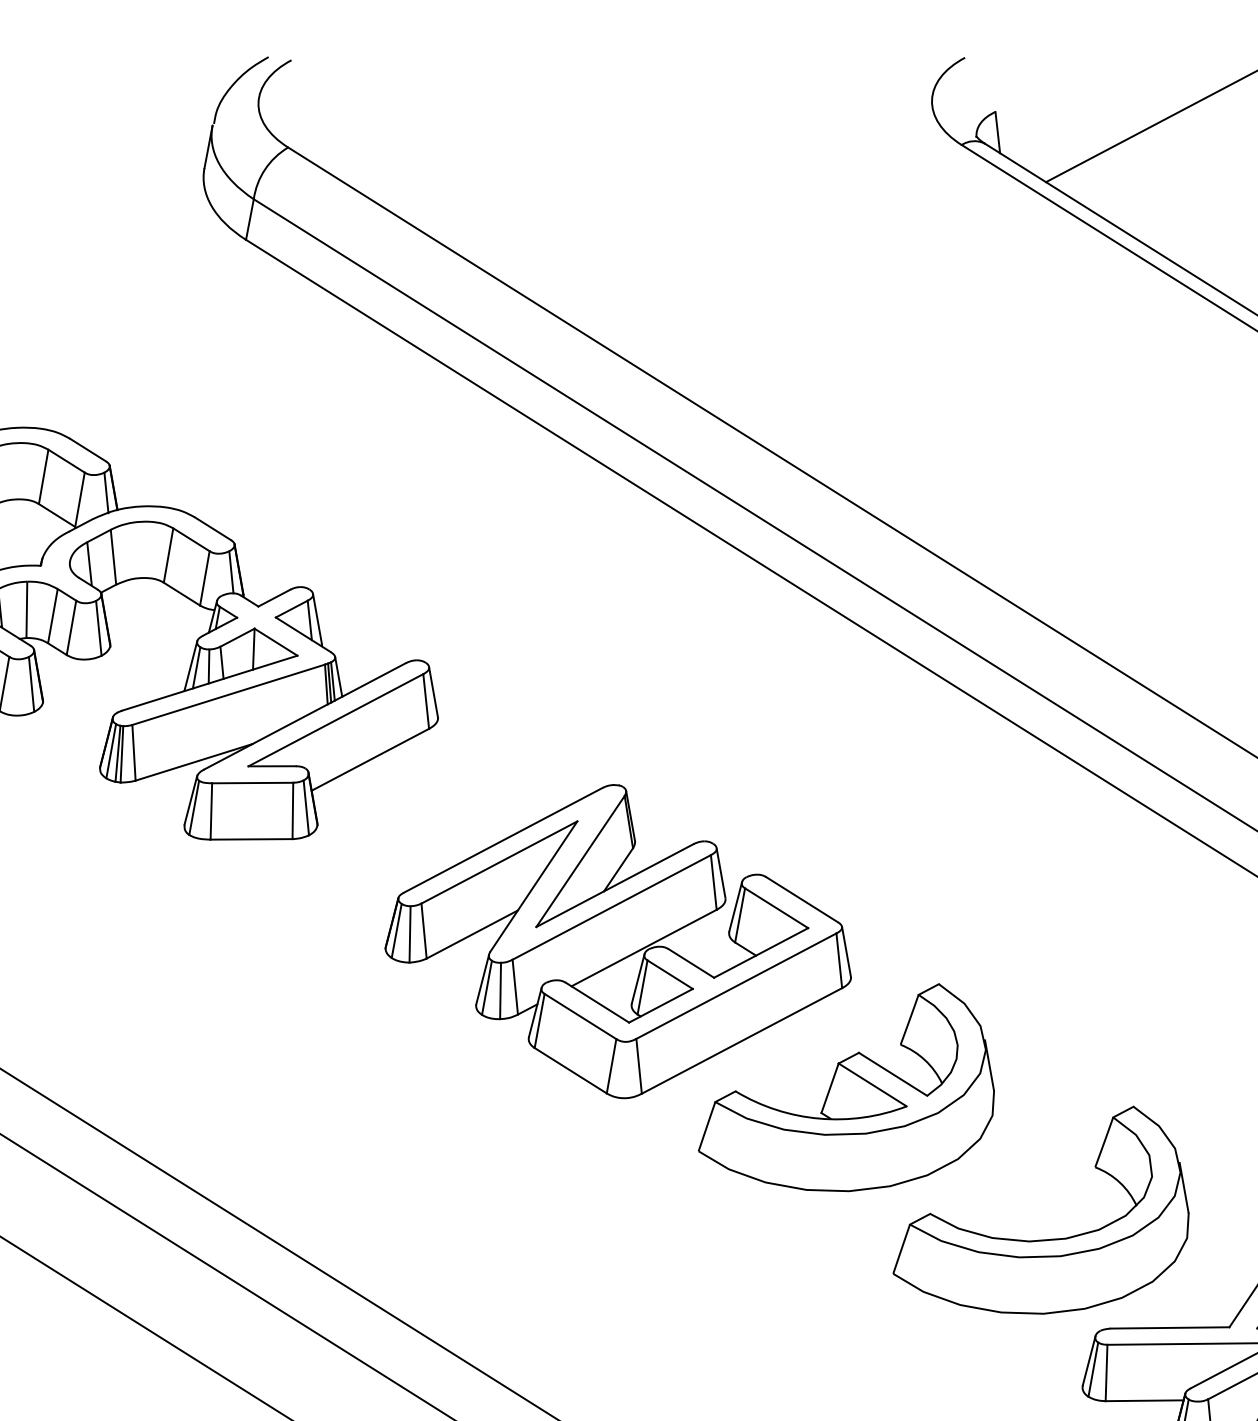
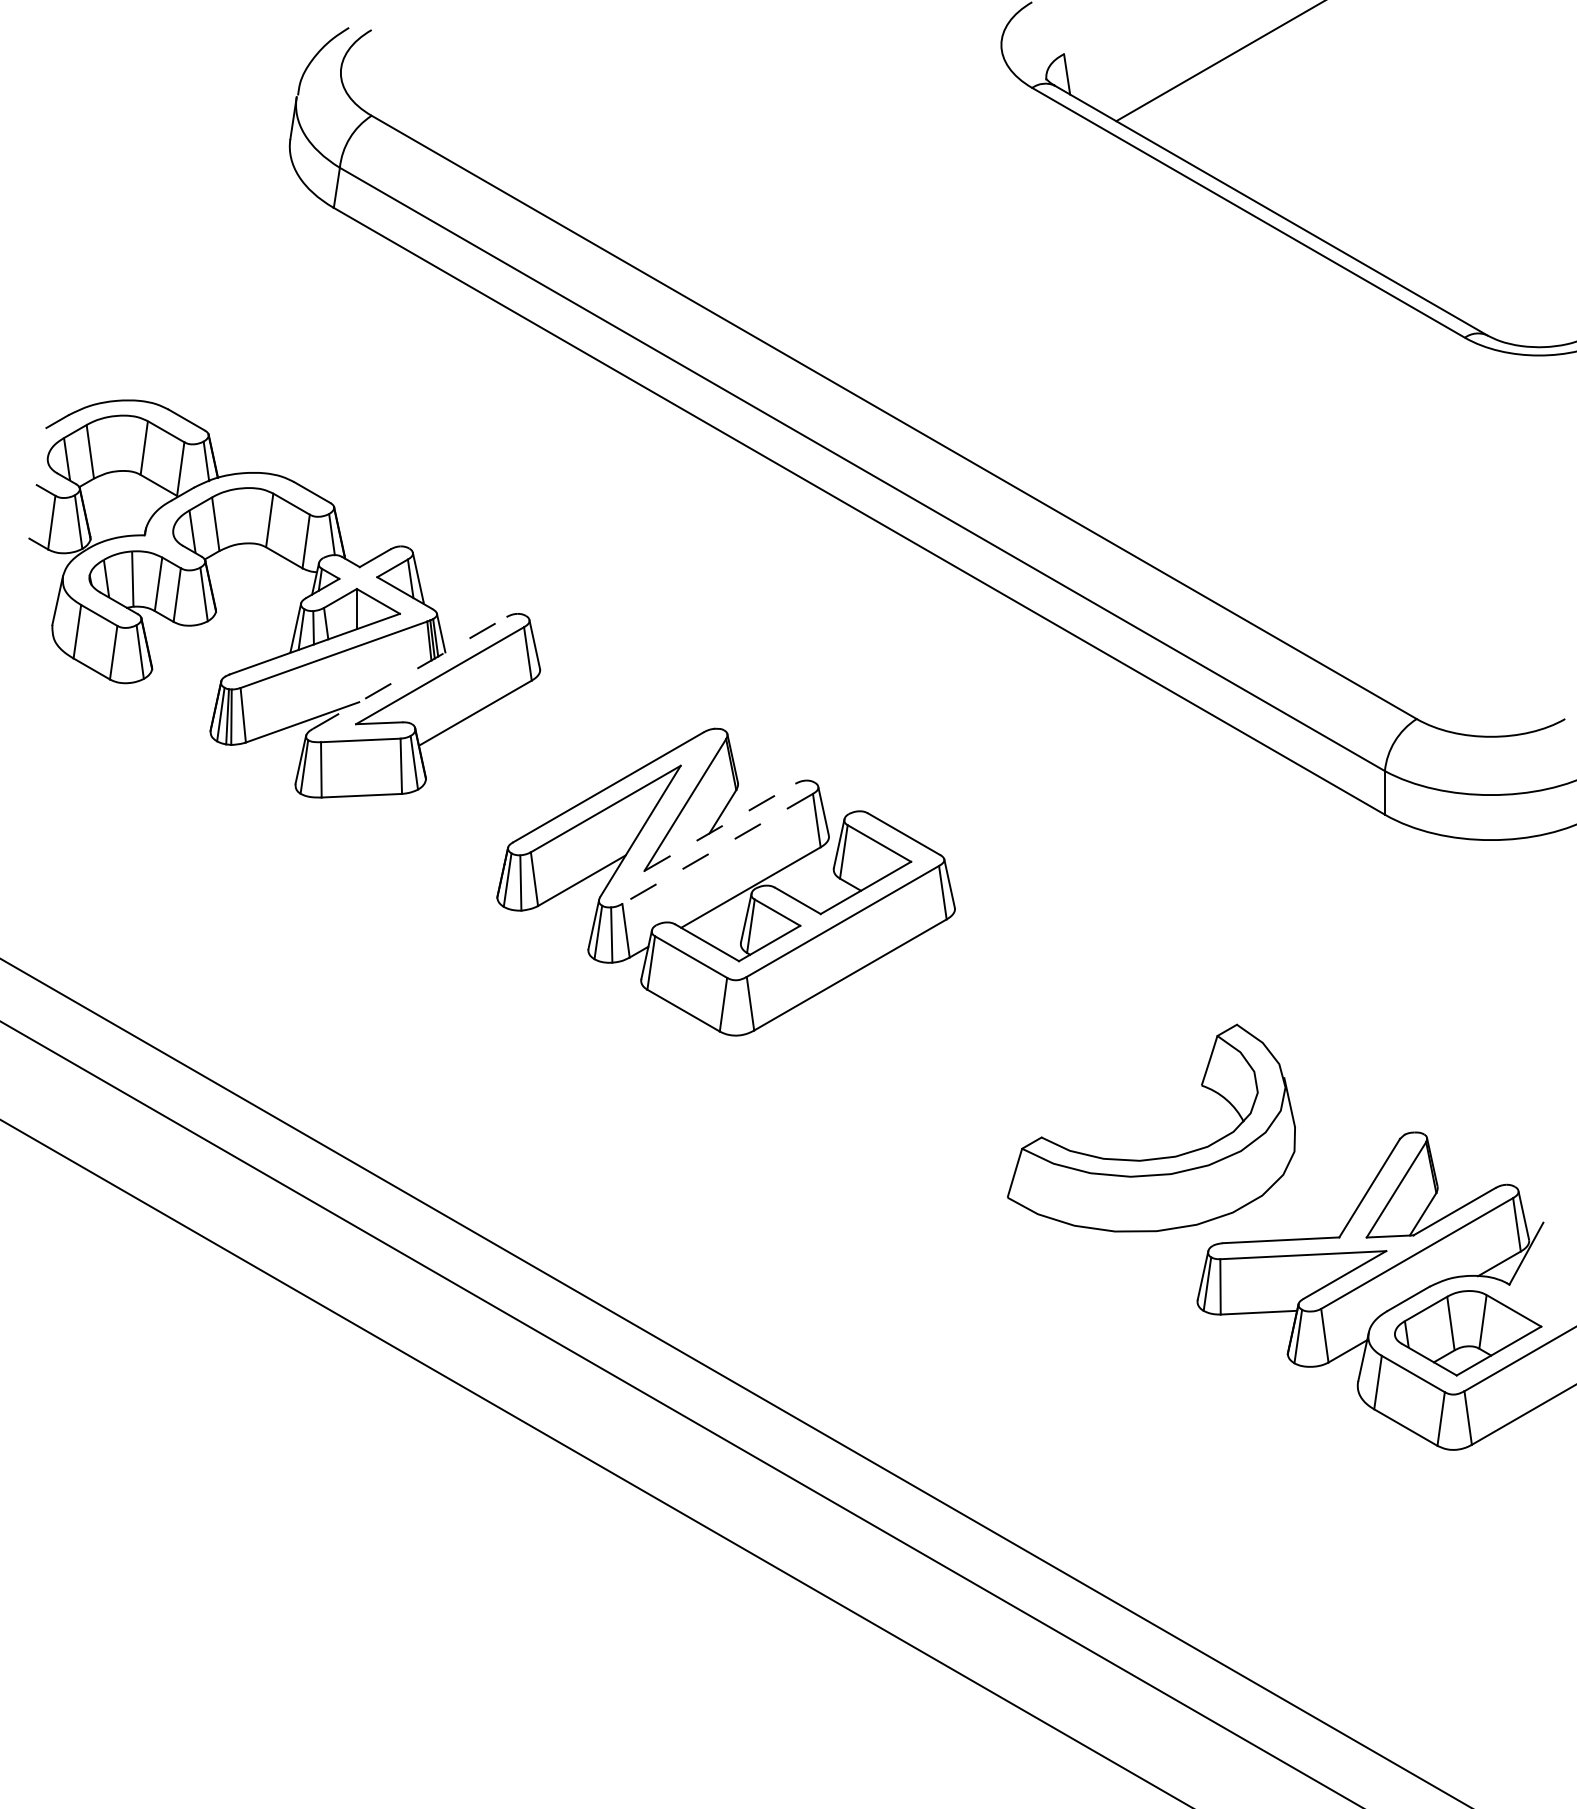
line: (304, 715) -> (409, 672), solid -> dashed
line: (615, 885) -> (720, 827), solid -> dashed
line: (611, 908) -> (717, 849), solid -> dashed
part: (847, 1085) -> (955, 1014), removed

